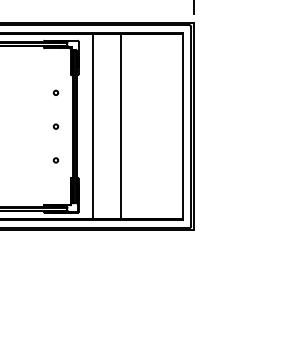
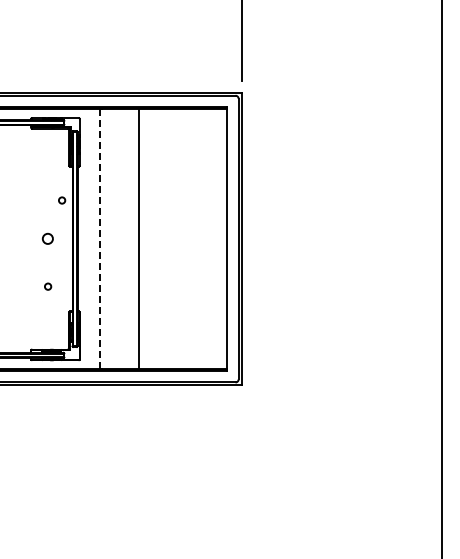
circle: (56, 92) -> (62, 200), moved
circle: (56, 126) -> (48, 239), size x1.6
line: (93, 126) -> (100, 238), solid -> dashed

